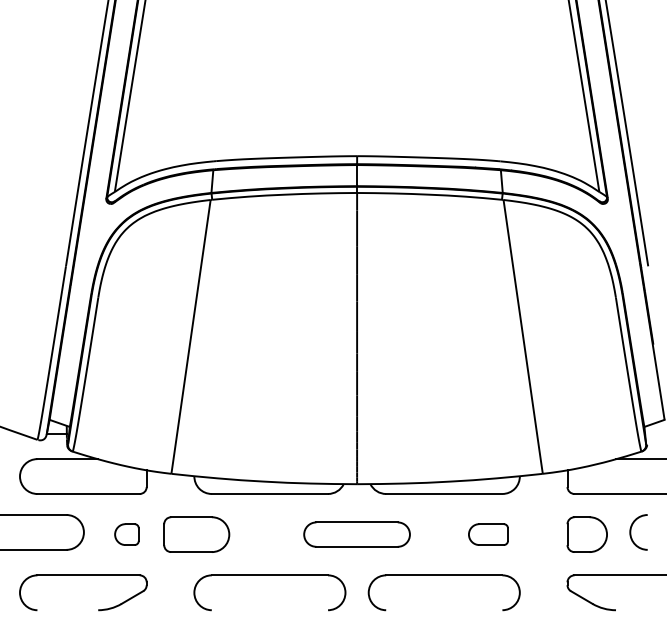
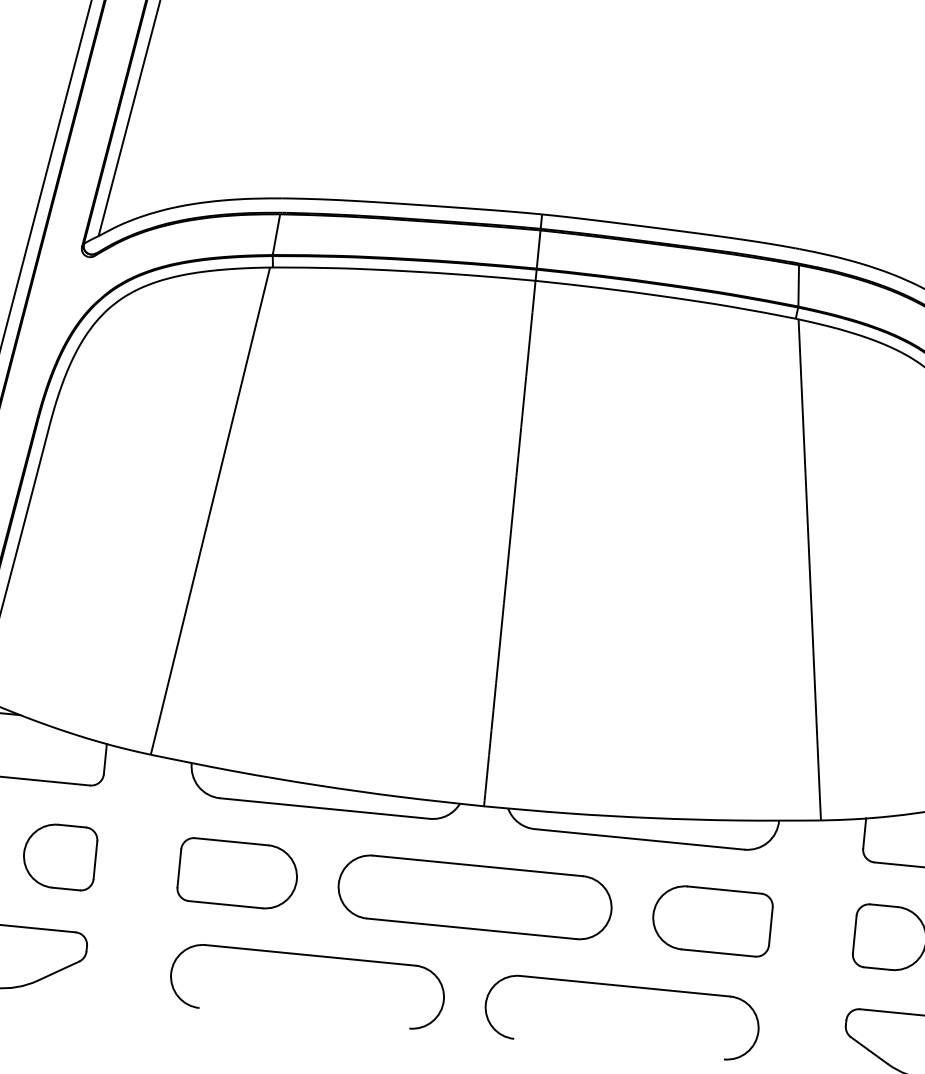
part: (126, 534) -> (59, 856), size x1.67
part: (196, 534) -> (237, 873), moved
part: (356, 534) -> (474, 896), size x1.43
part: (488, 534) -> (712, 920), size x1.67

